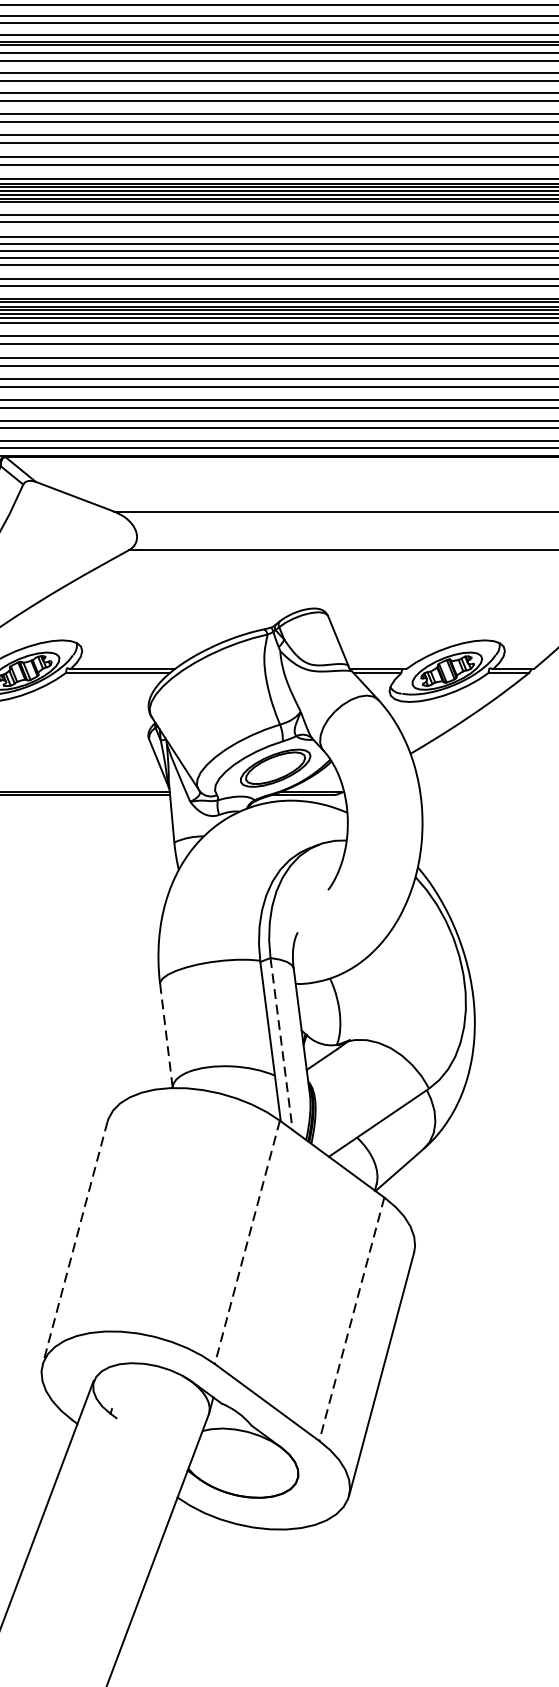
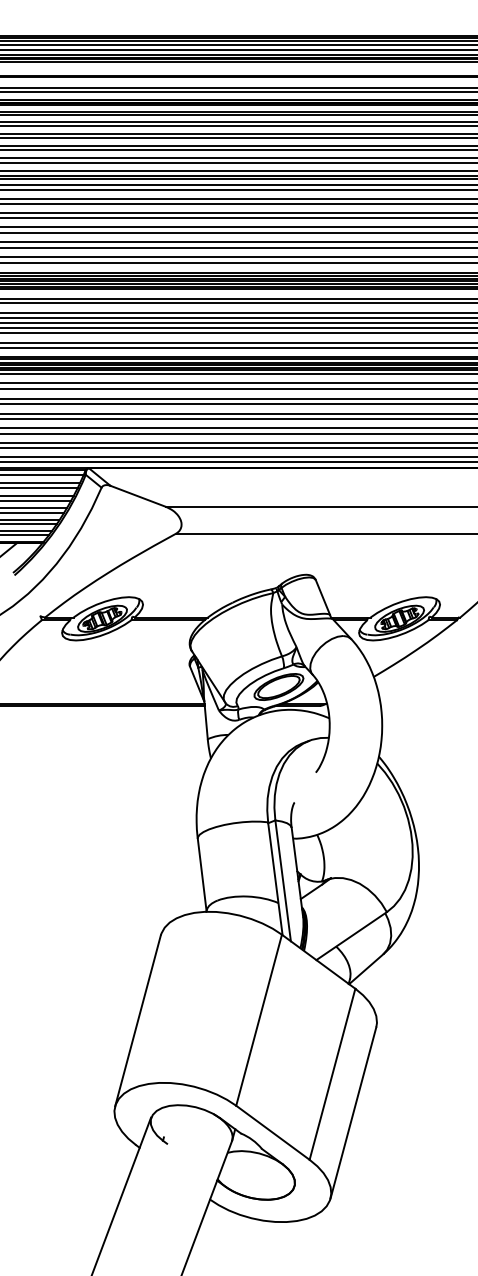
line: (166, 1036) -> (202, 875), dashed -> solid
line: (282, 1043) -> (283, 880), dashed -> solid
line: (74, 1242) -> (137, 1020), dashed -> solid
line: (247, 1242) -> (259, 1020), dashed -> solid
line: (351, 1319) -> (332, 1074), dashed -> solid

